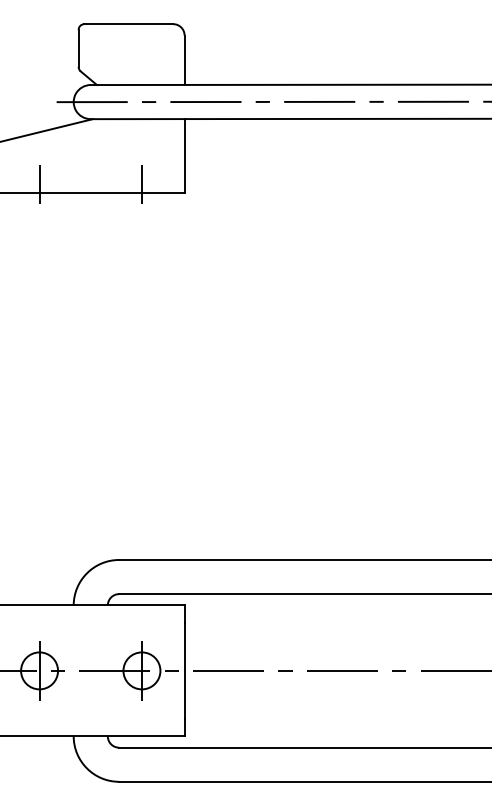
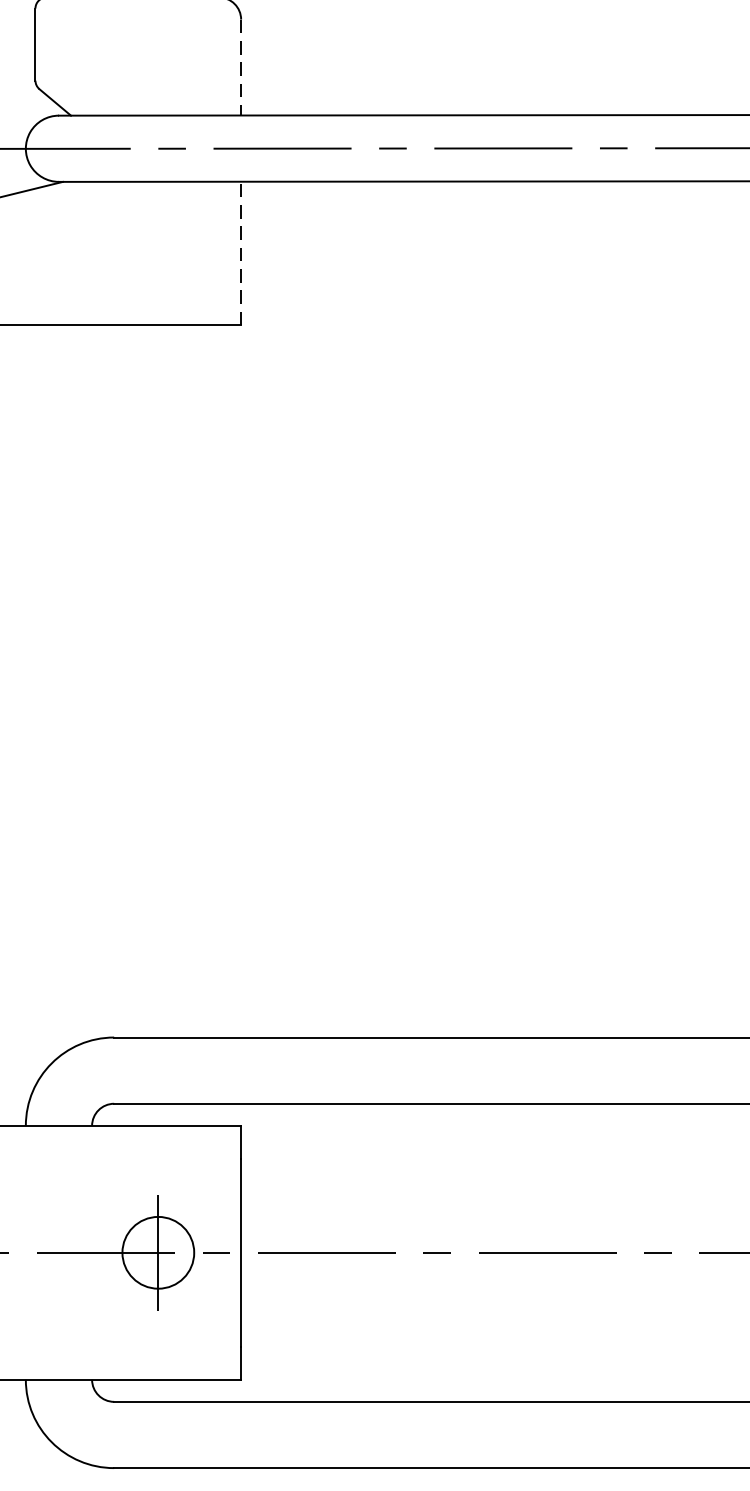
line: (184, 60) -> (240, 68), solid -> dashed
line: (184, 155) -> (240, 252), solid -> dashed
line: (141, 184) -> (157, 308), removed

